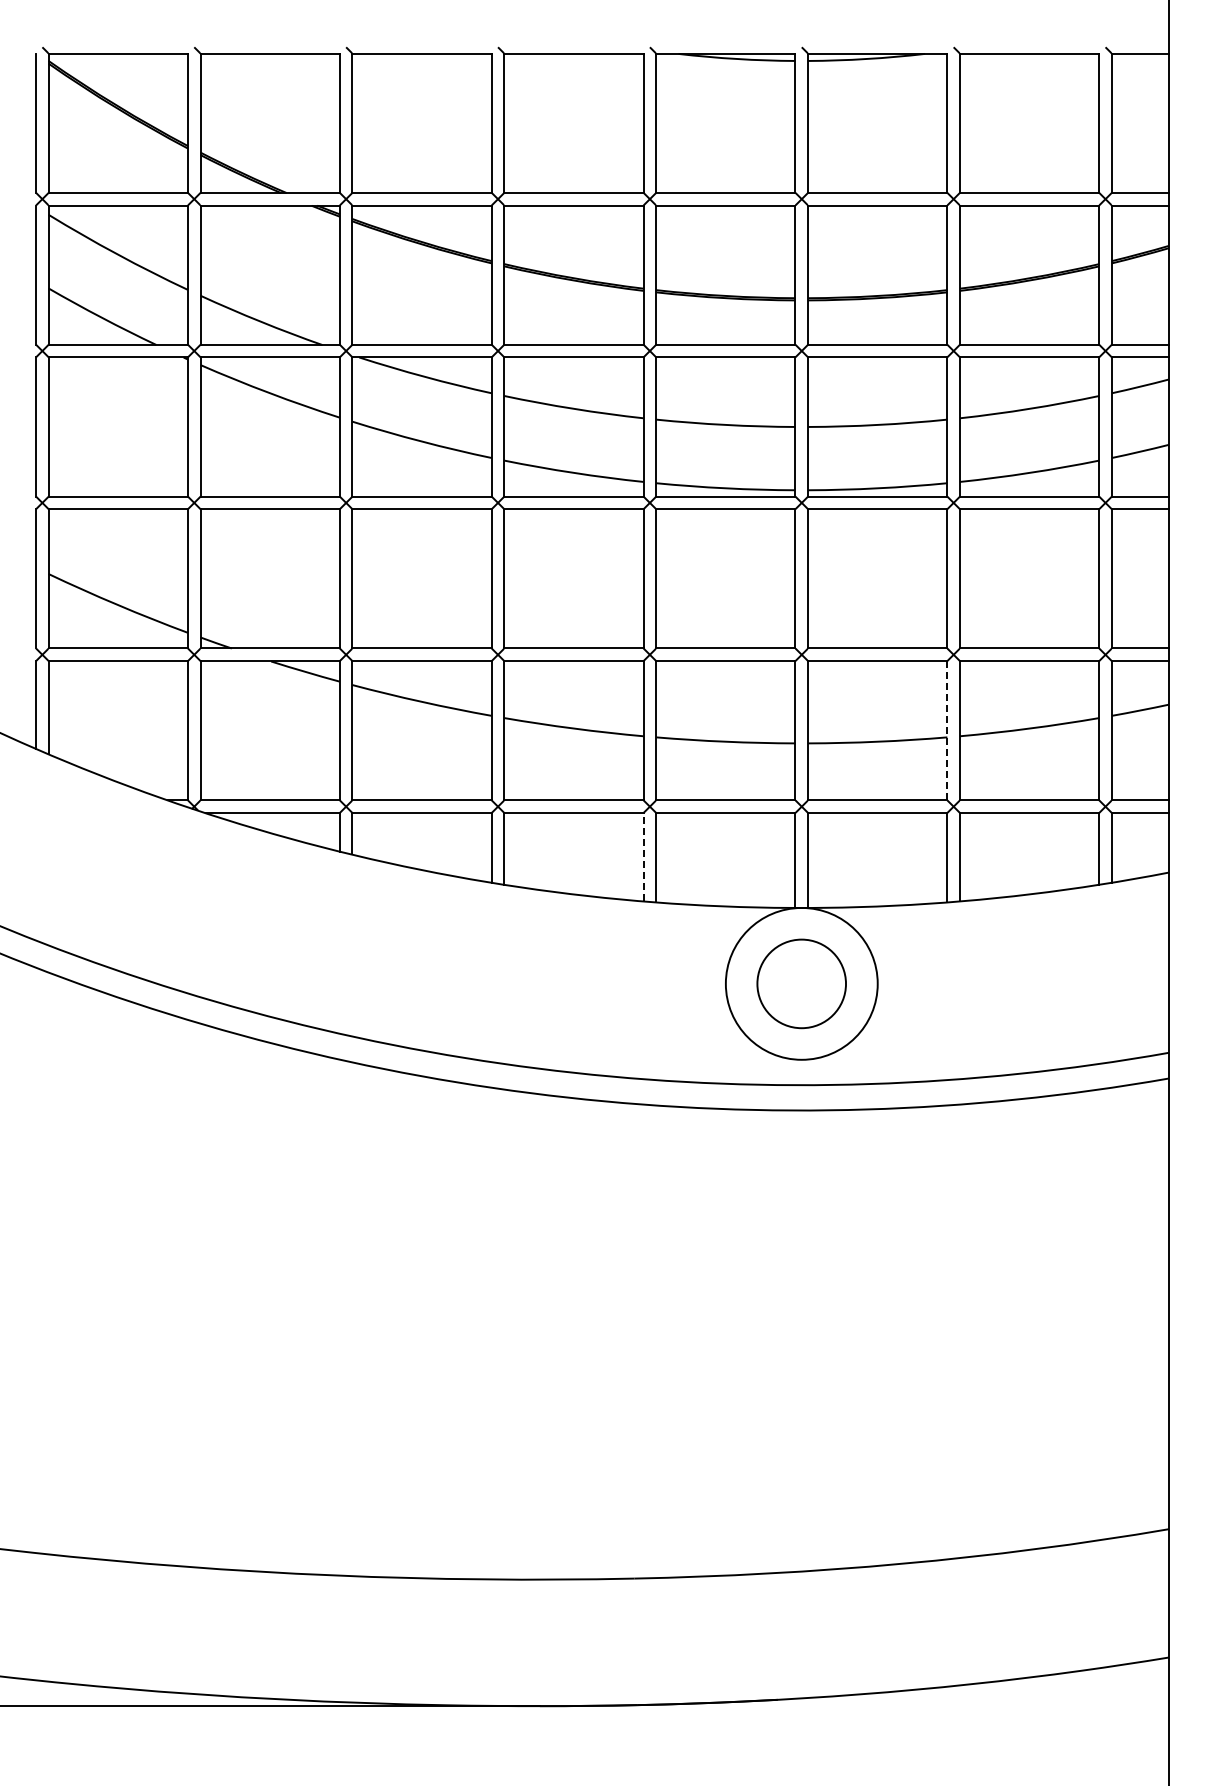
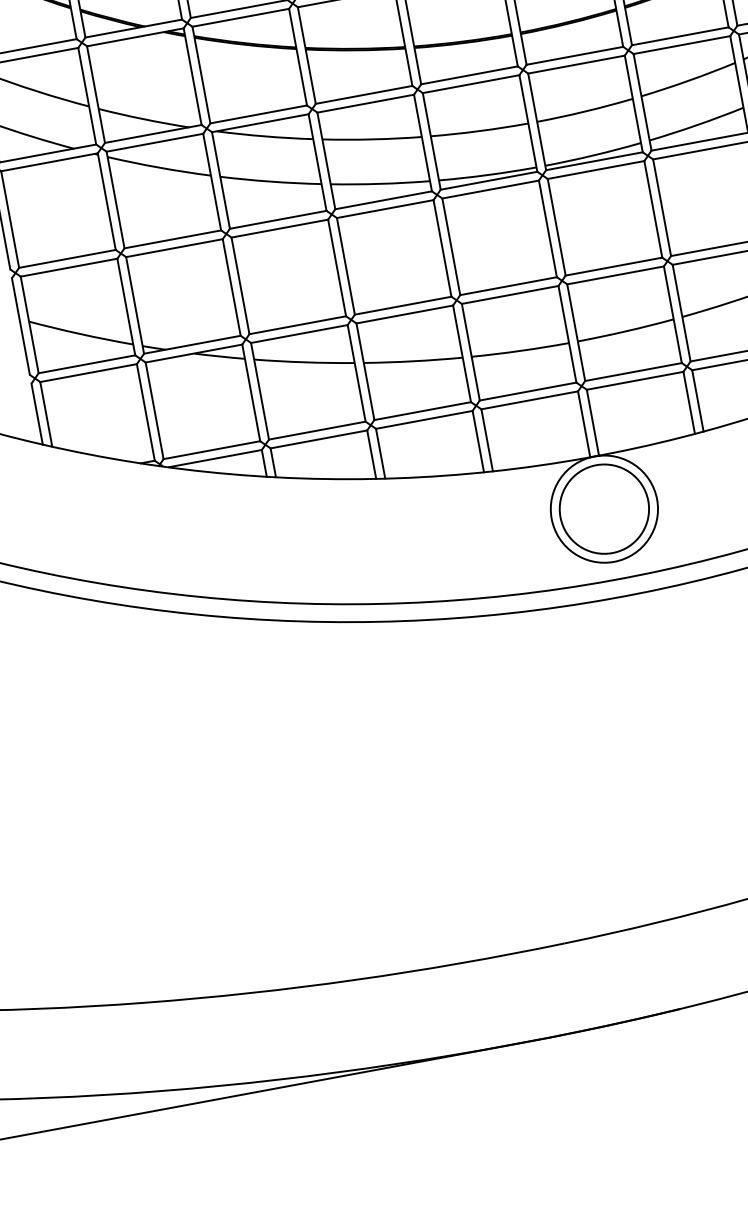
line: (947, 730) -> (672, 314), dashed -> solid
line: (643, 856) -> (478, 441), dashed -> solid
circle: (801, 983) -> (604, 508), size x1.43

